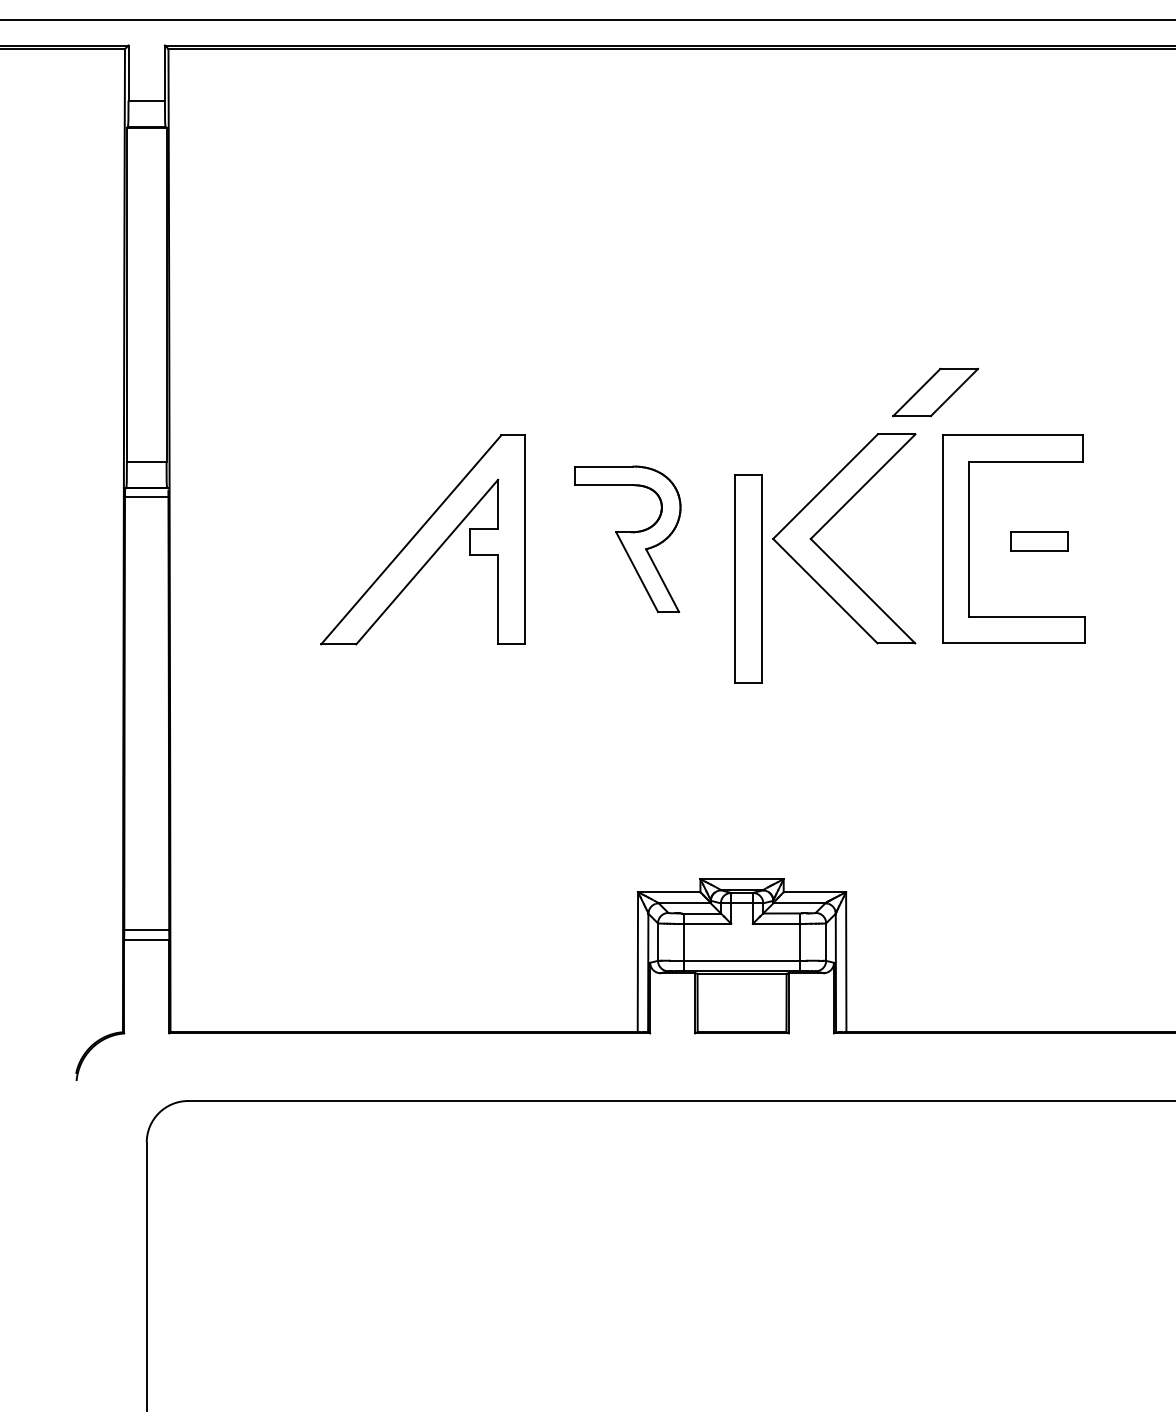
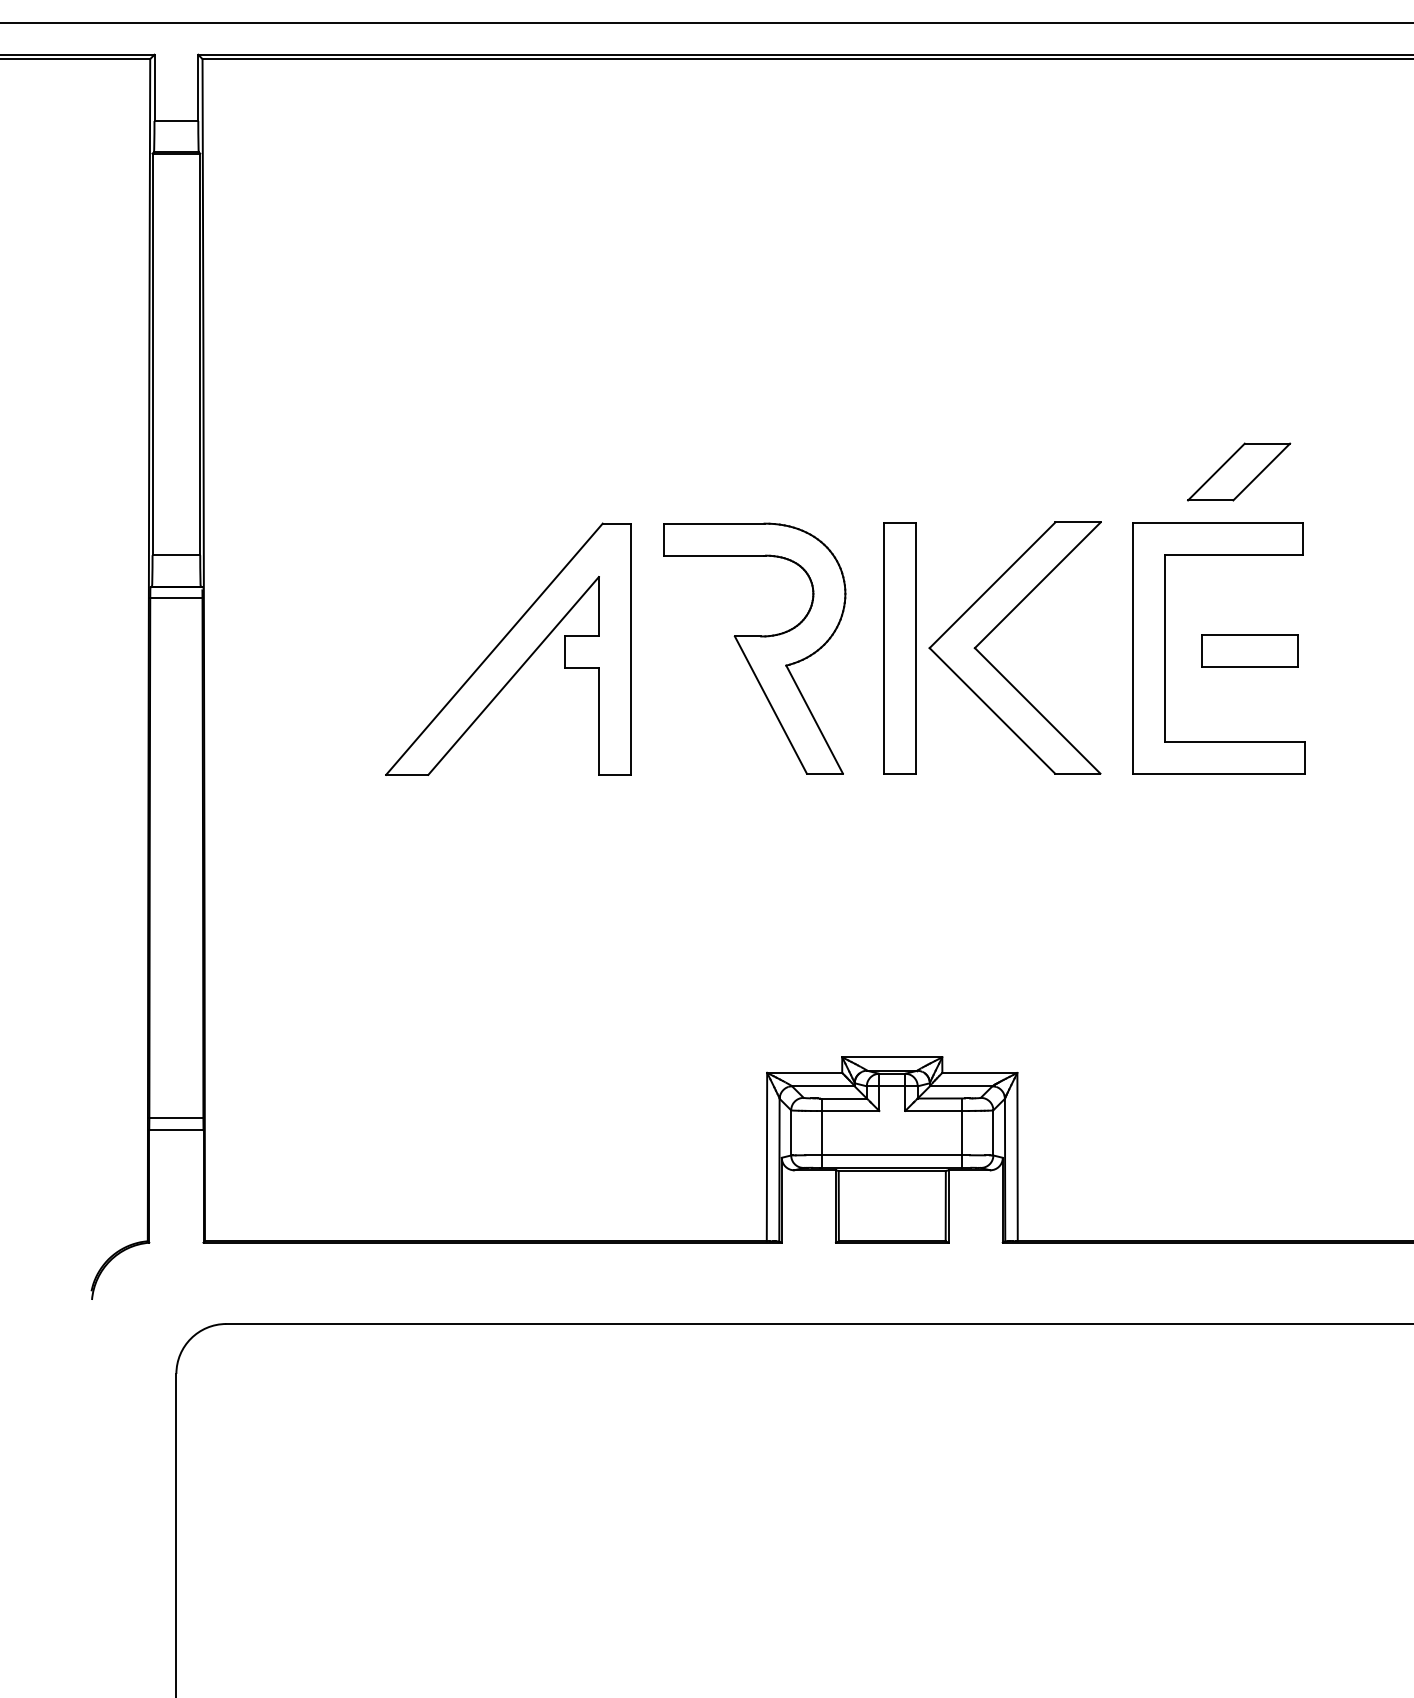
part: (936, 392) -> (1239, 471), moved
part: (627, 539) -> (754, 648), size x1.43
part: (1039, 540) -> (1249, 650), size x1.43
part: (748, 579) -> (899, 648), moved

